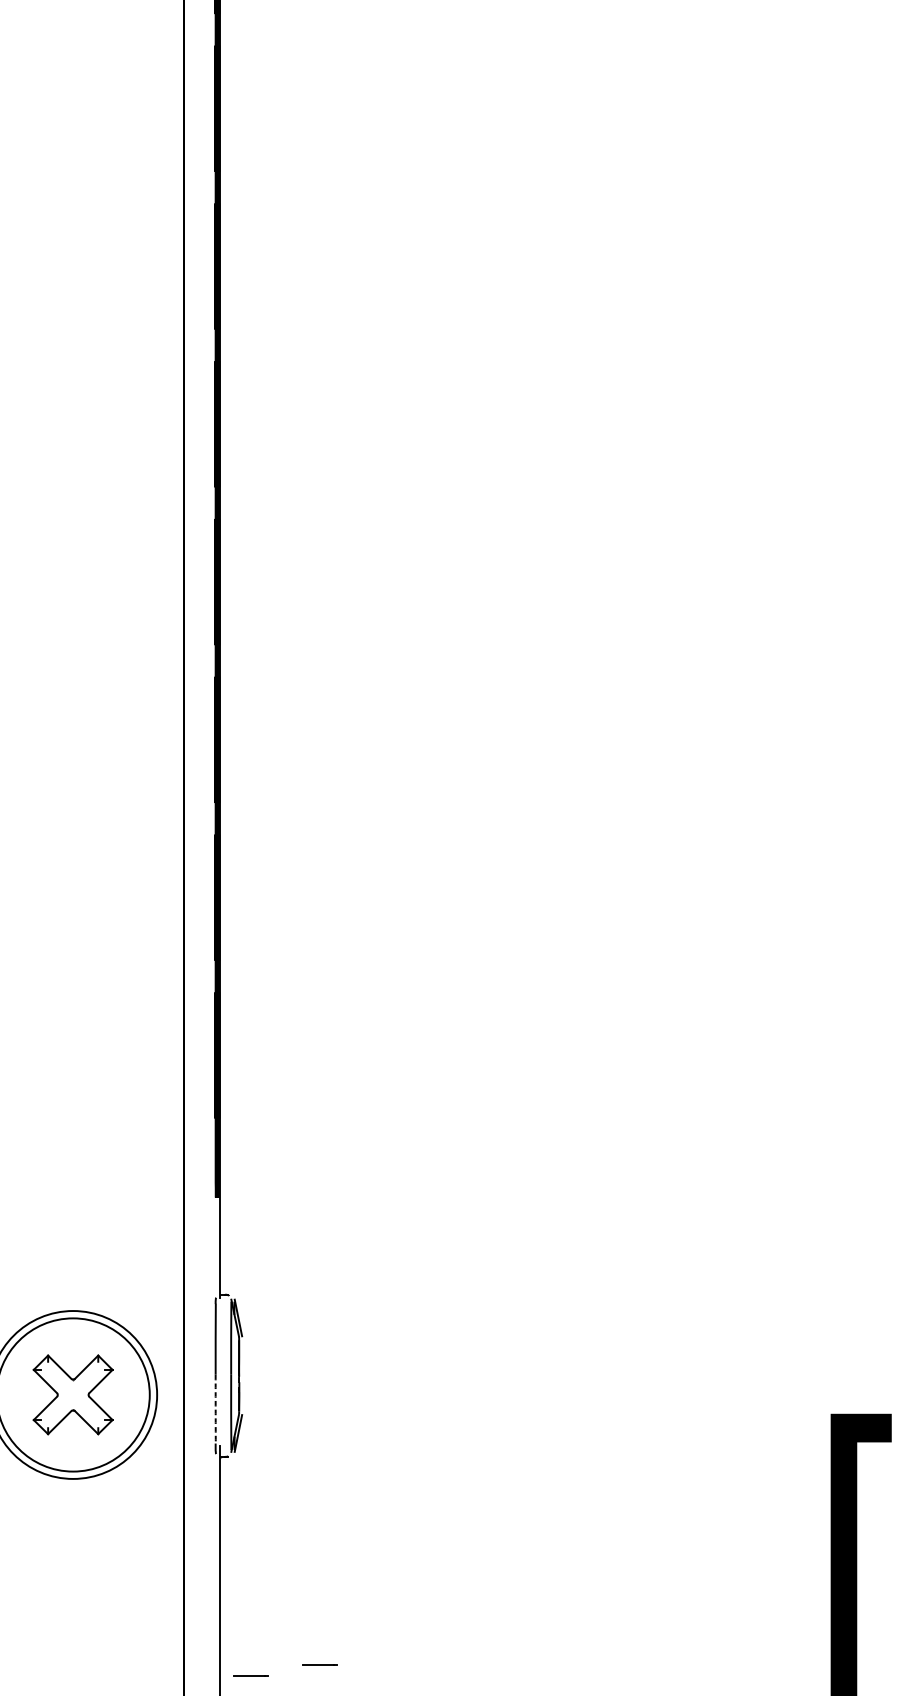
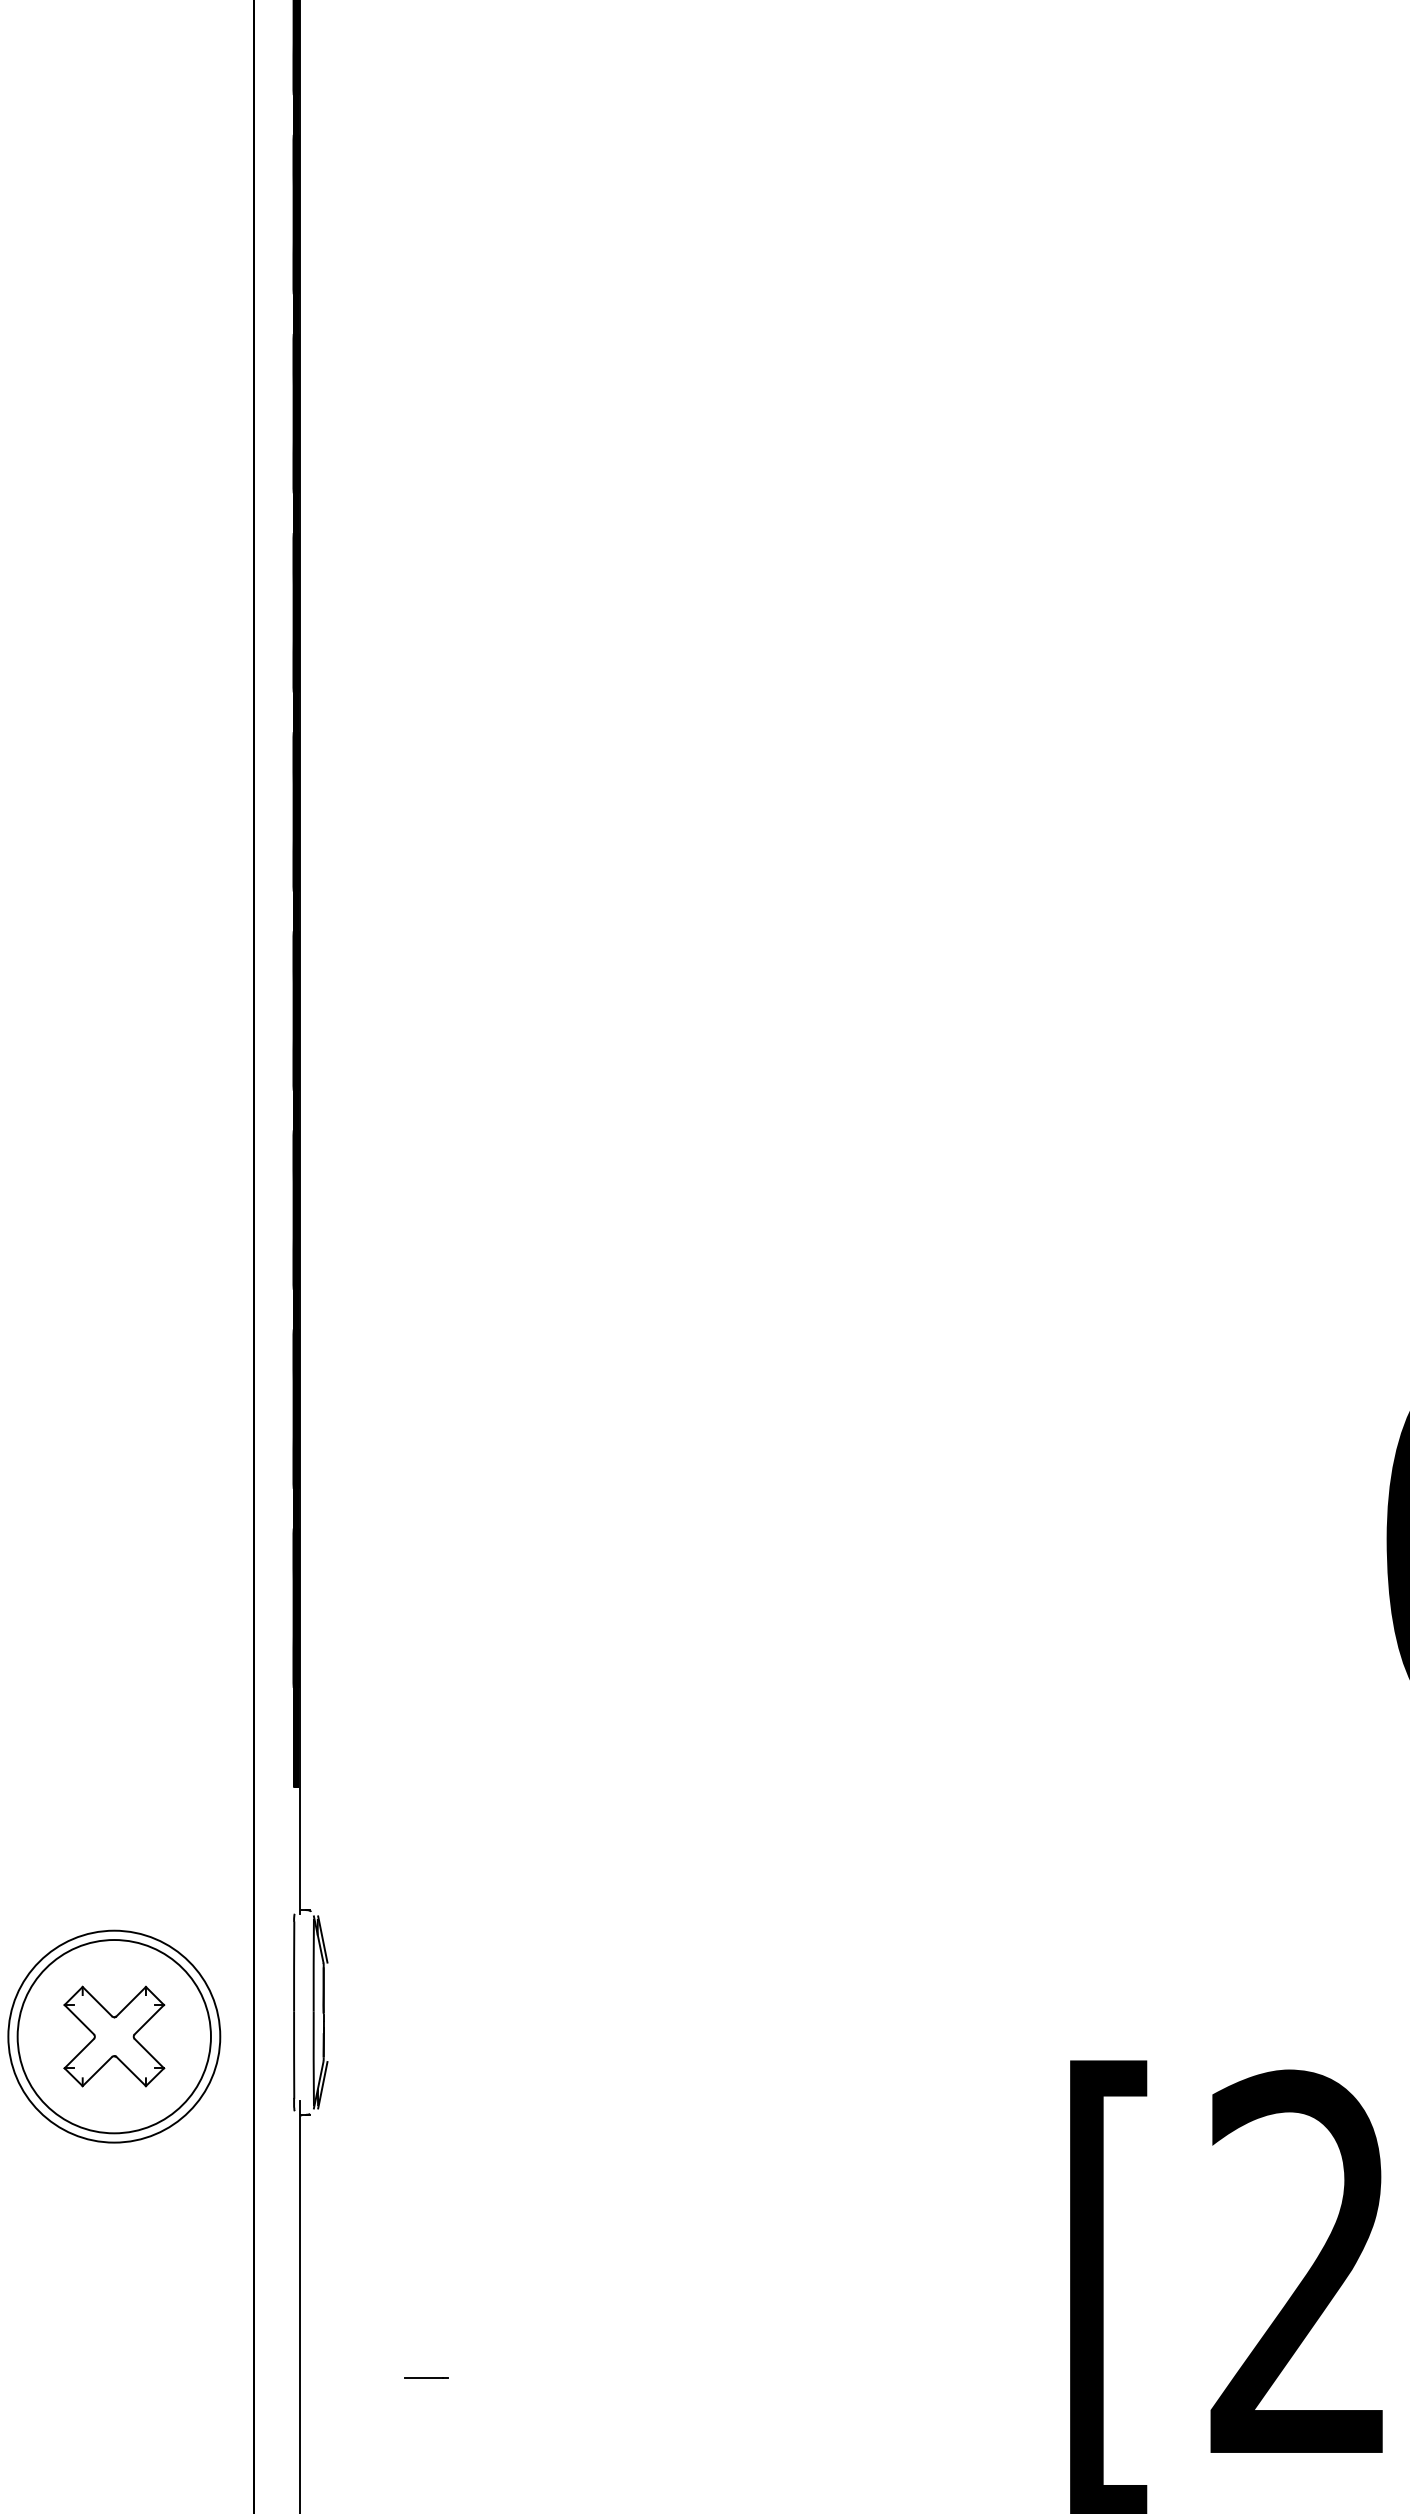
arc: (215, 1409) -> (294, 2054), dashed -> solid
line: (251, 1675) -> (339, 2390), removed

